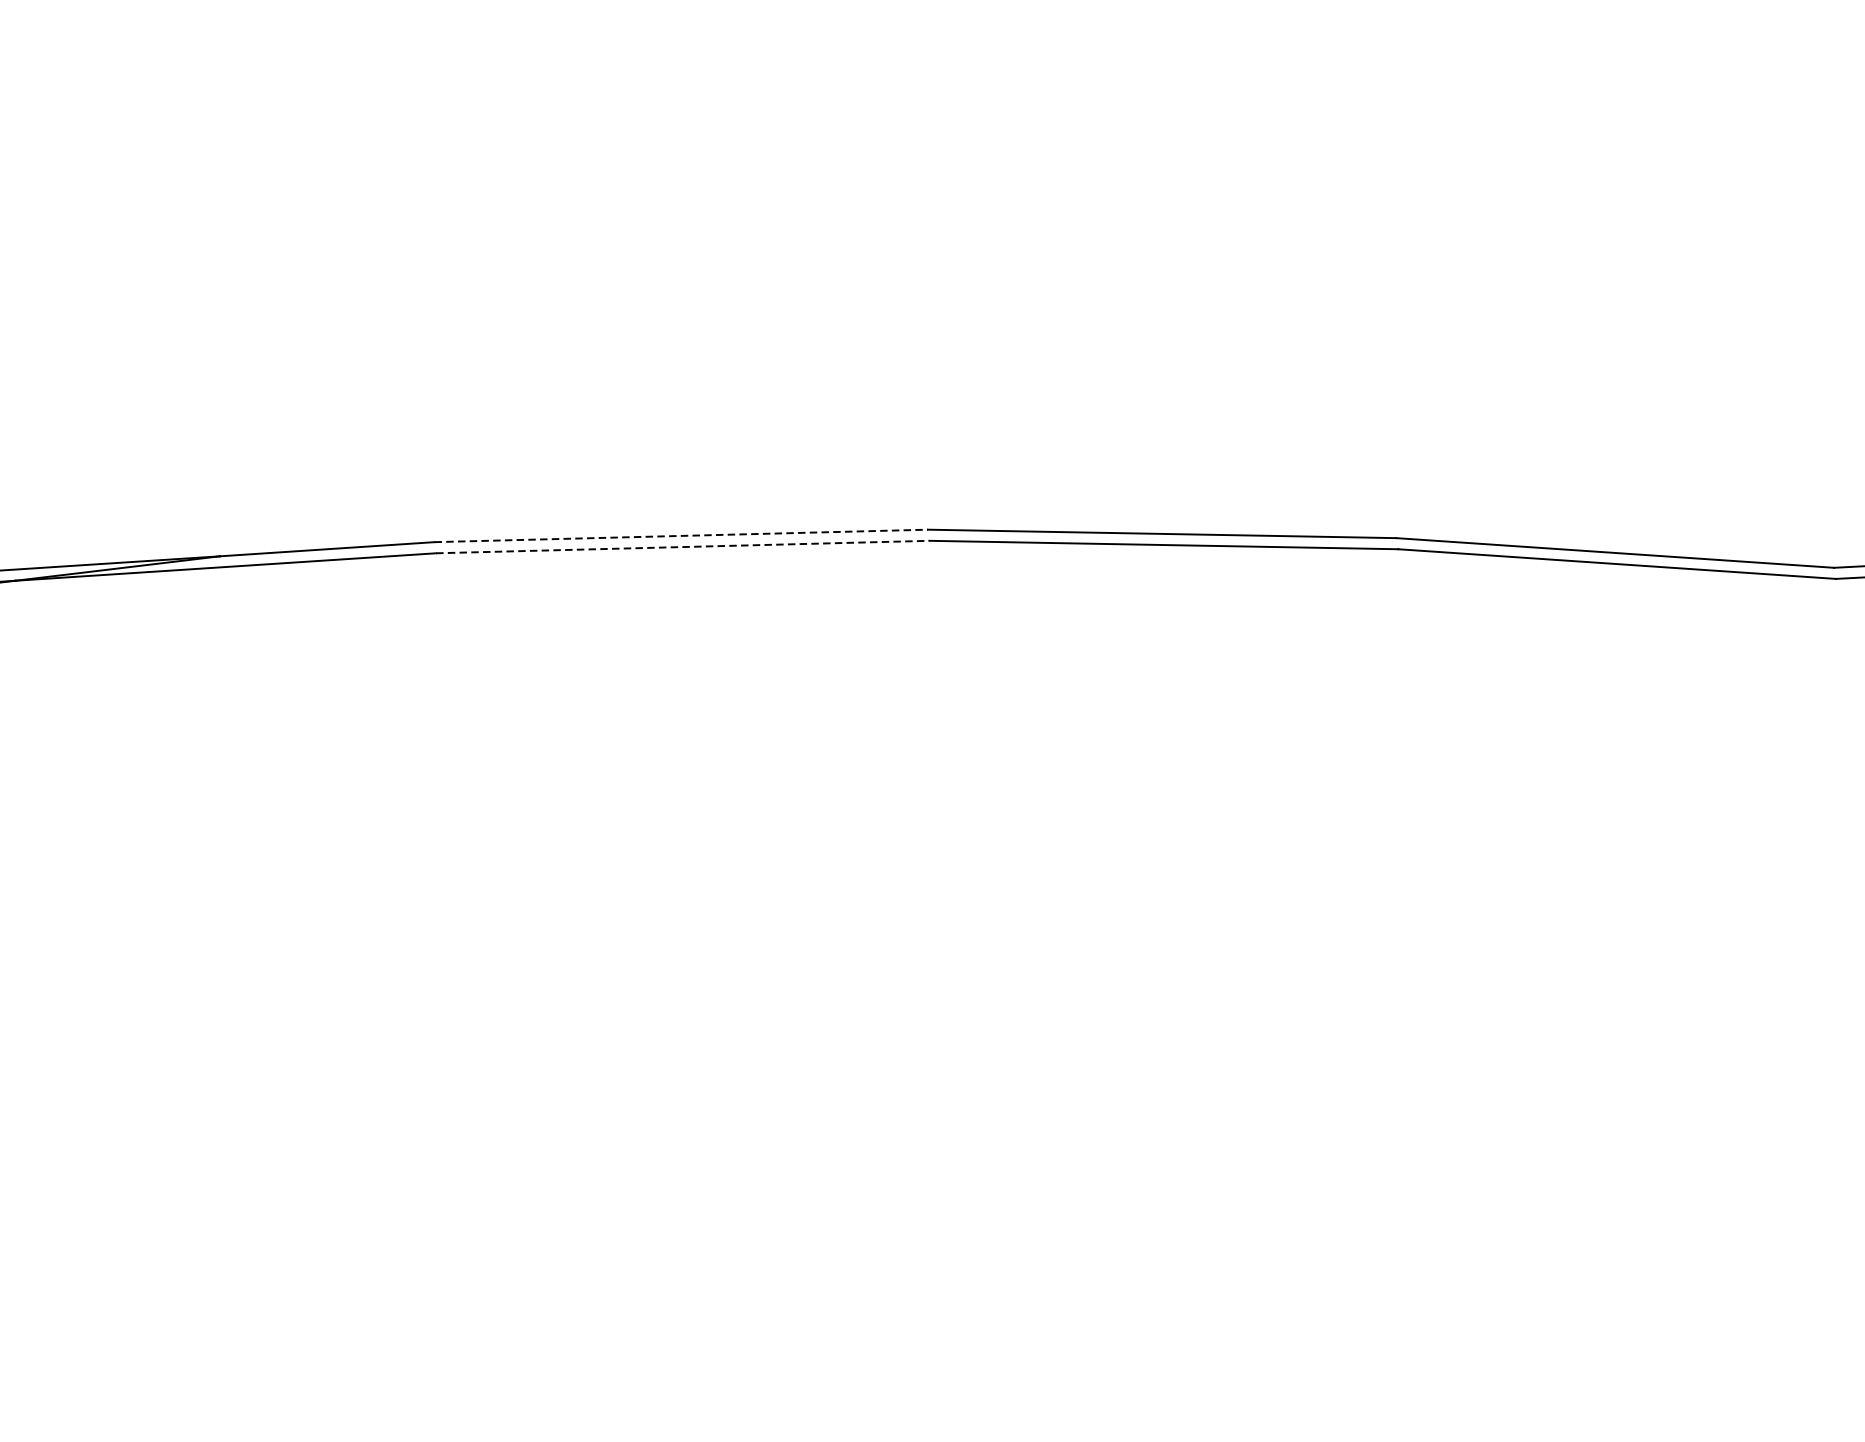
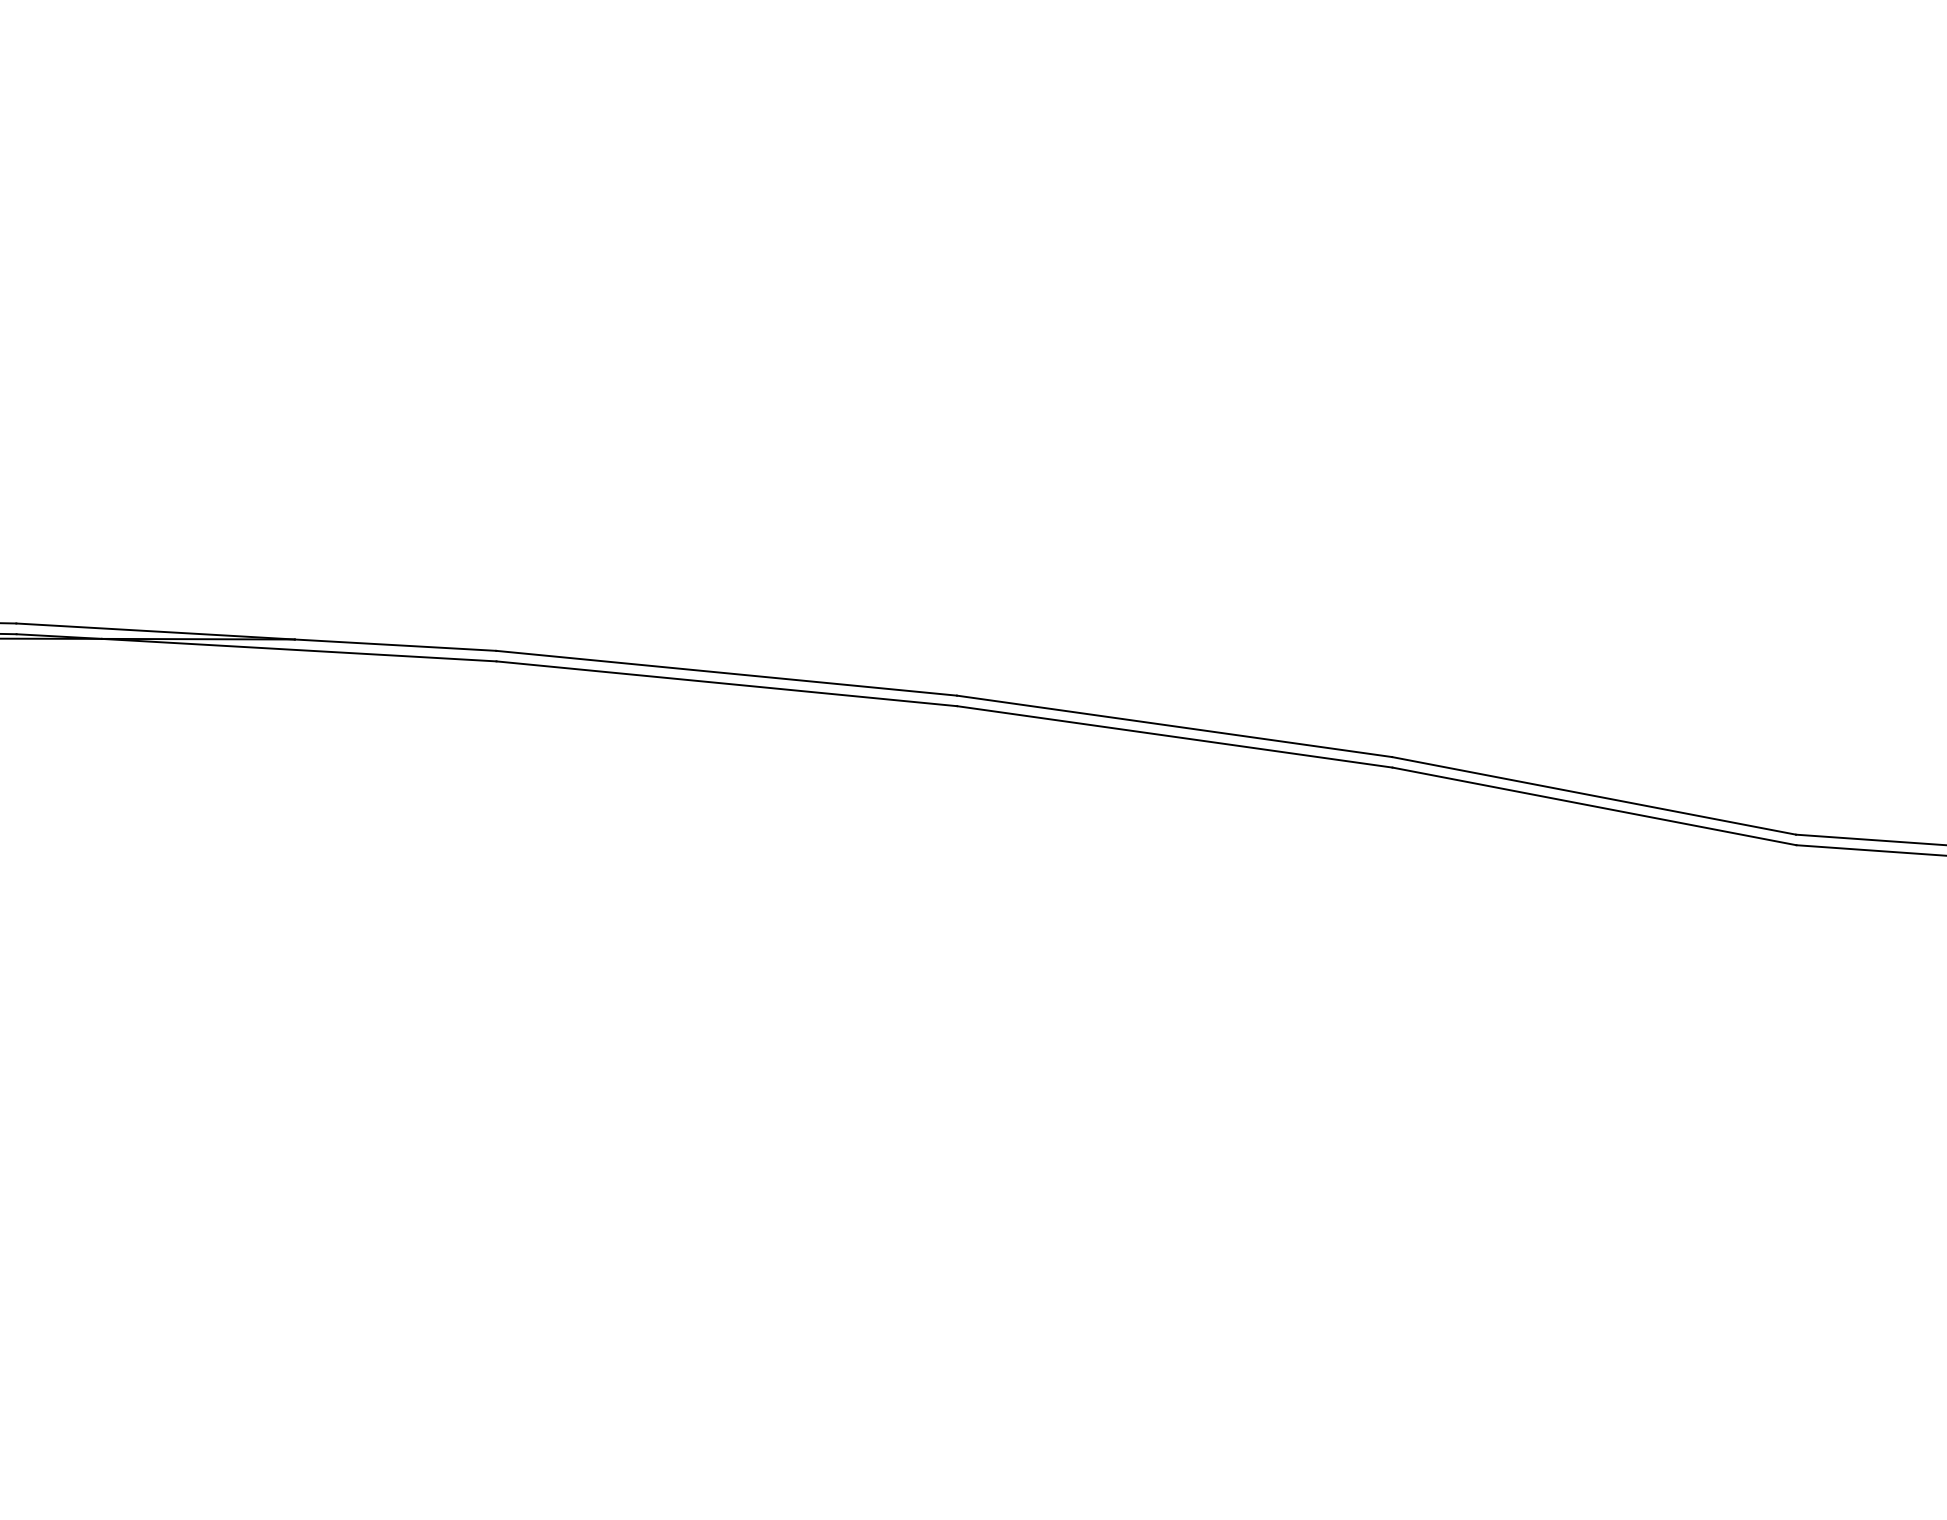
line: (682, 536) -> (727, 673), dashed -> solid
line: (683, 546) -> (727, 683), dashed -> solid

